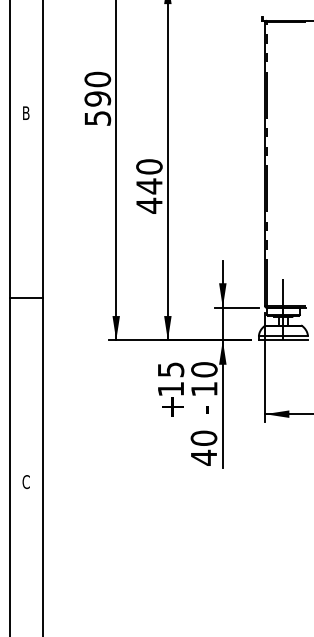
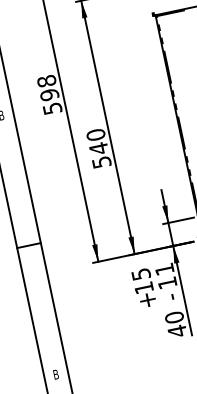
text: (97, 79) -> (46, 81), 590 -> 598
text: (149, 205) -> (101, 162), 440 -> 540
text: (204, 369) -> (164, 269), 10 -> 11
text: (25, 482) -> (55, 375), C -> B

